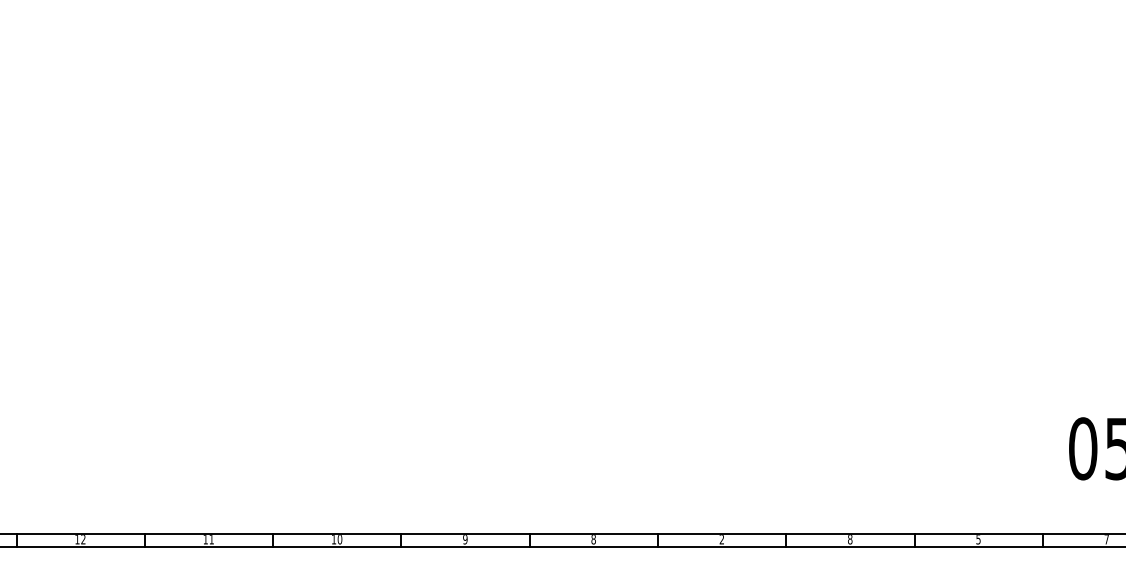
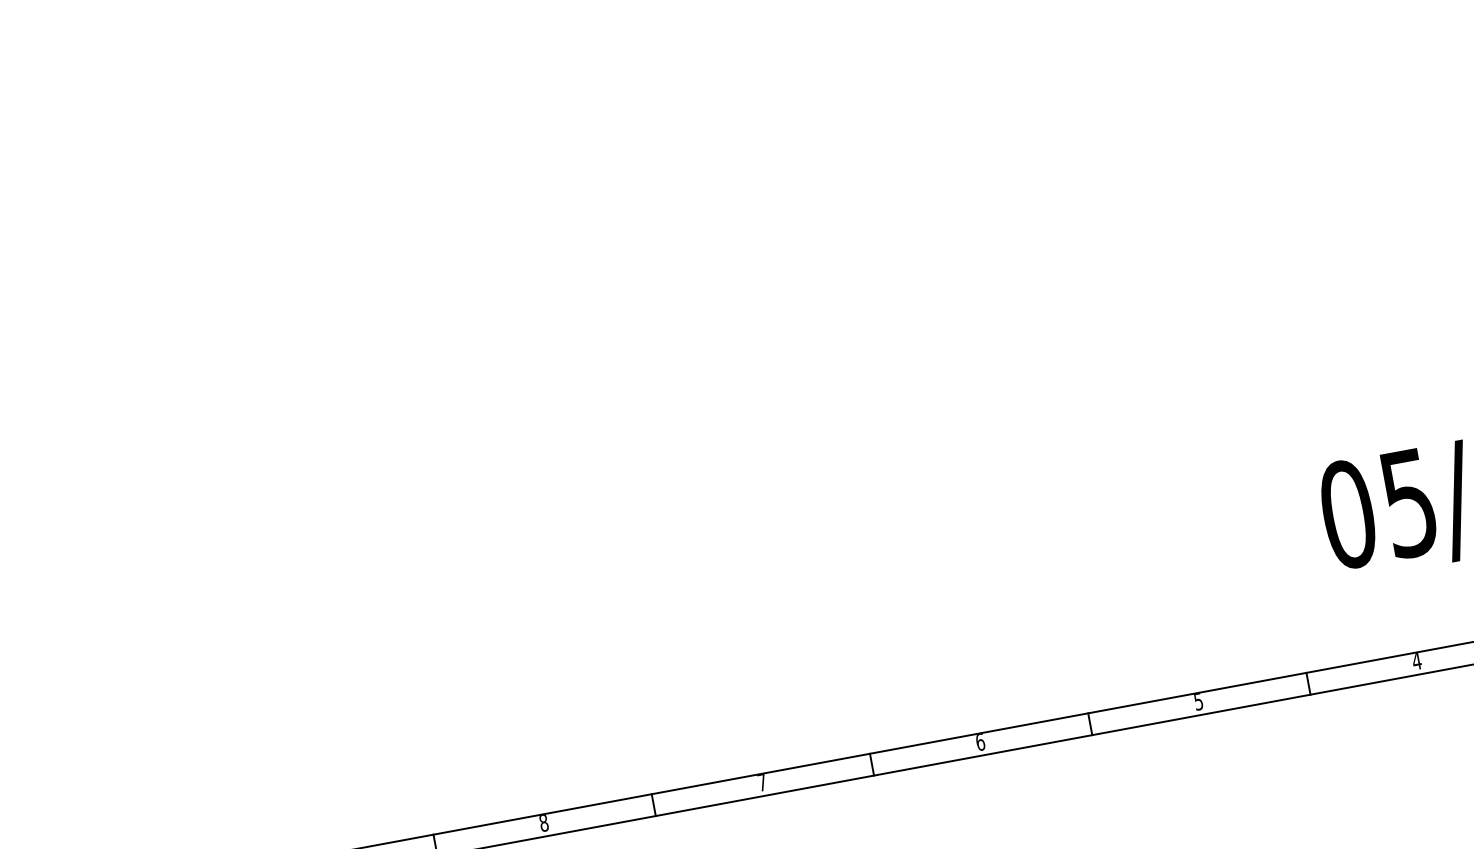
text: (721, 539) -> (761, 782), 2 -> 7
text: (850, 539) -> (980, 742), 8 -> 6
text: (1106, 539) -> (1416, 661), 7 -> 4

